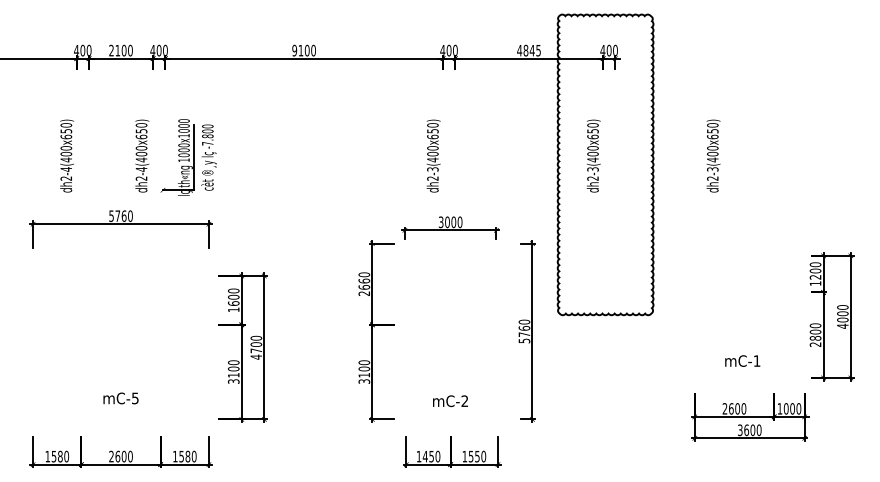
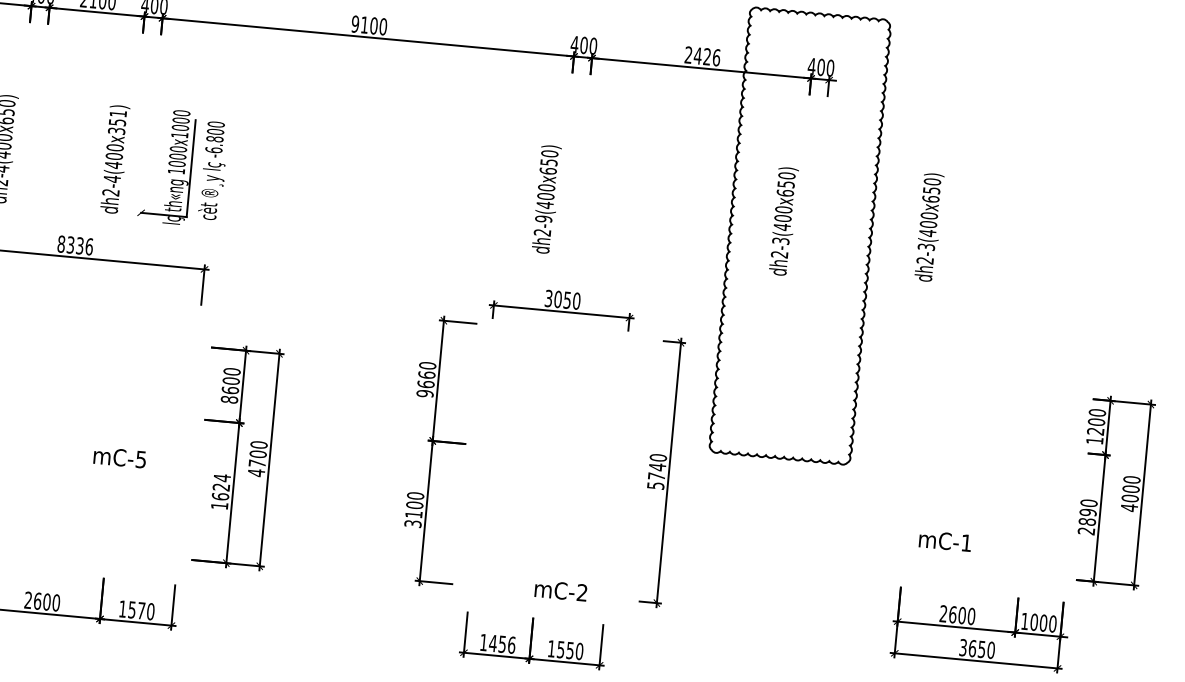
text: (529, 50) -> (703, 56), 4845 -> 2426
text: (141, 131) -> (117, 122), dh2-4(400x650) -> dh2-4(400x351)
text: (207, 143) -> (213, 149), -7.800 -> -6.800
text: (713, 155) -> (929, 226), moved
text: (432, 169) -> (543, 219), dh2-3(400x650) -> dh2-9(400x650)
text: (120, 216) -> (74, 245), 5760 -> 8336
text: (453, 222) -> (566, 300), 3000 -> 3050
text: (364, 293) -> (425, 393), 2660 -> 9660
text: (233, 309) -> (229, 399), 1600 -> 8600
text: (524, 328) -> (657, 467), 5760 -> 5740
text: (815, 331) -> (1088, 511), 2800 -> 2890
text: (742, 360) -> (945, 540), moved
text: (233, 371) -> (220, 491), 3100 -> 1624
text: (120, 398) -> (119, 457), moved
text: (450, 401) -> (560, 591), moved
text: (752, 430) -> (981, 649), 3600 -> 3650
text: (437, 455) -> (511, 643), 1450 -> 1456
text: (187, 456) -> (140, 610), 1580 -> 1570

